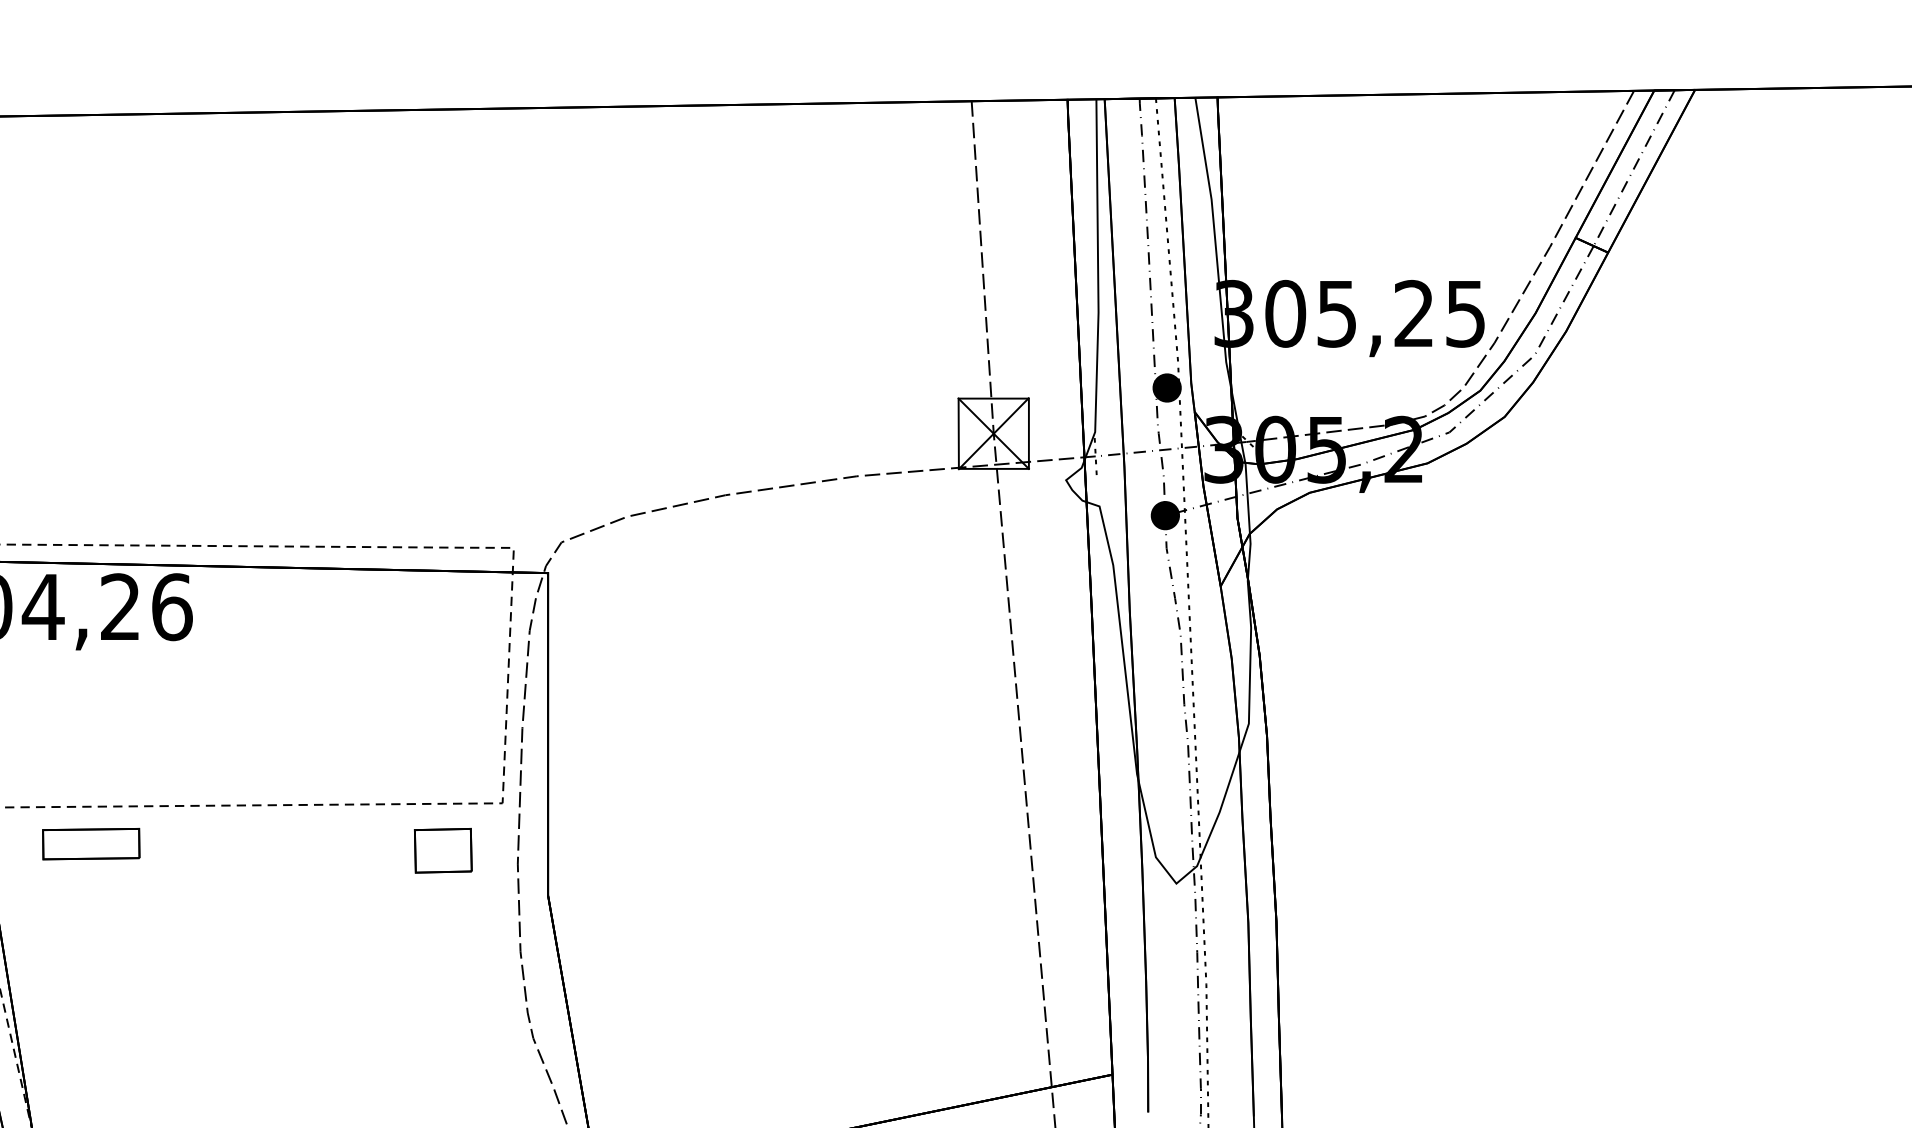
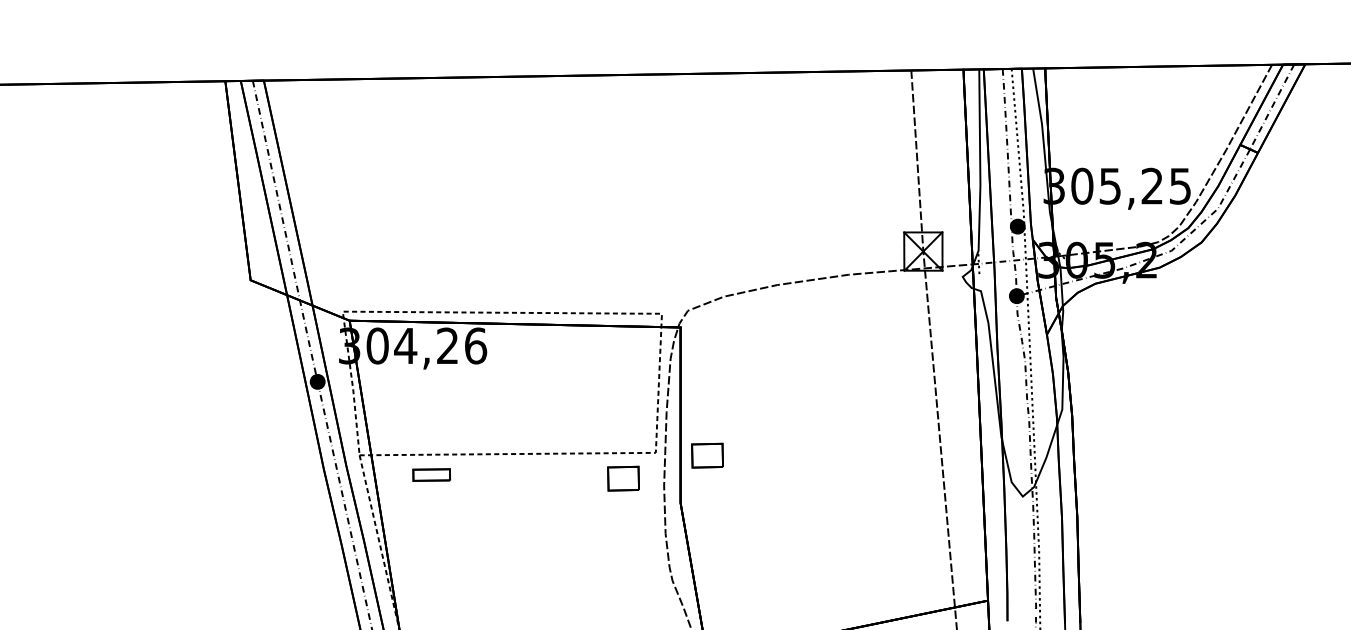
part: (597, 808) -> (707, 455), added
part: (90, 843) -> (431, 474), size x0.7

